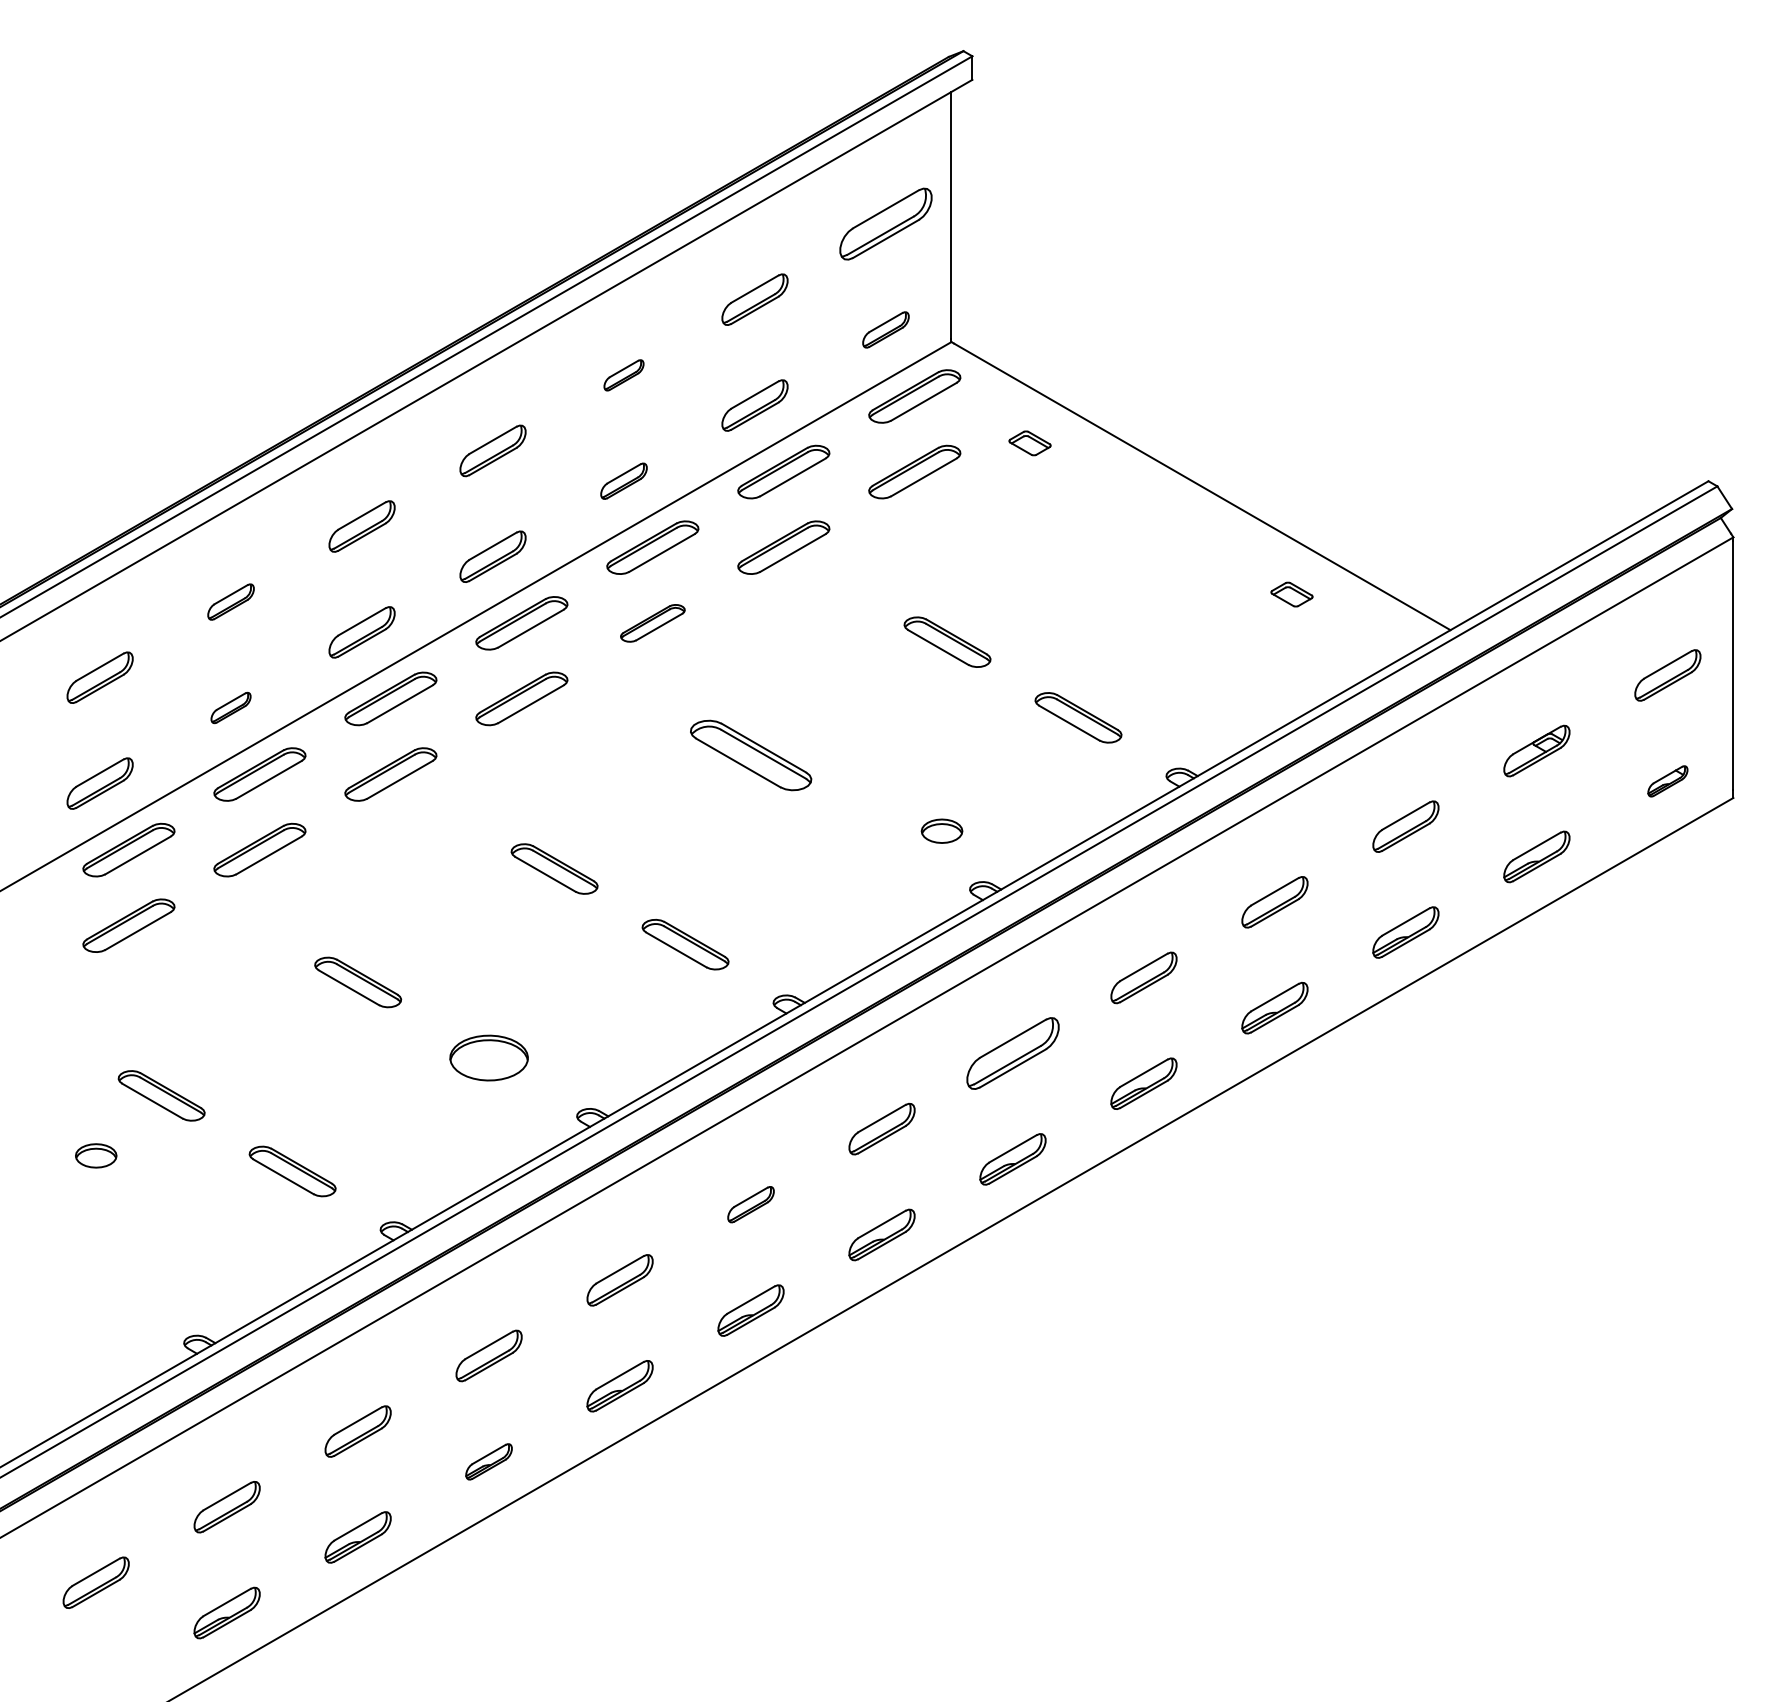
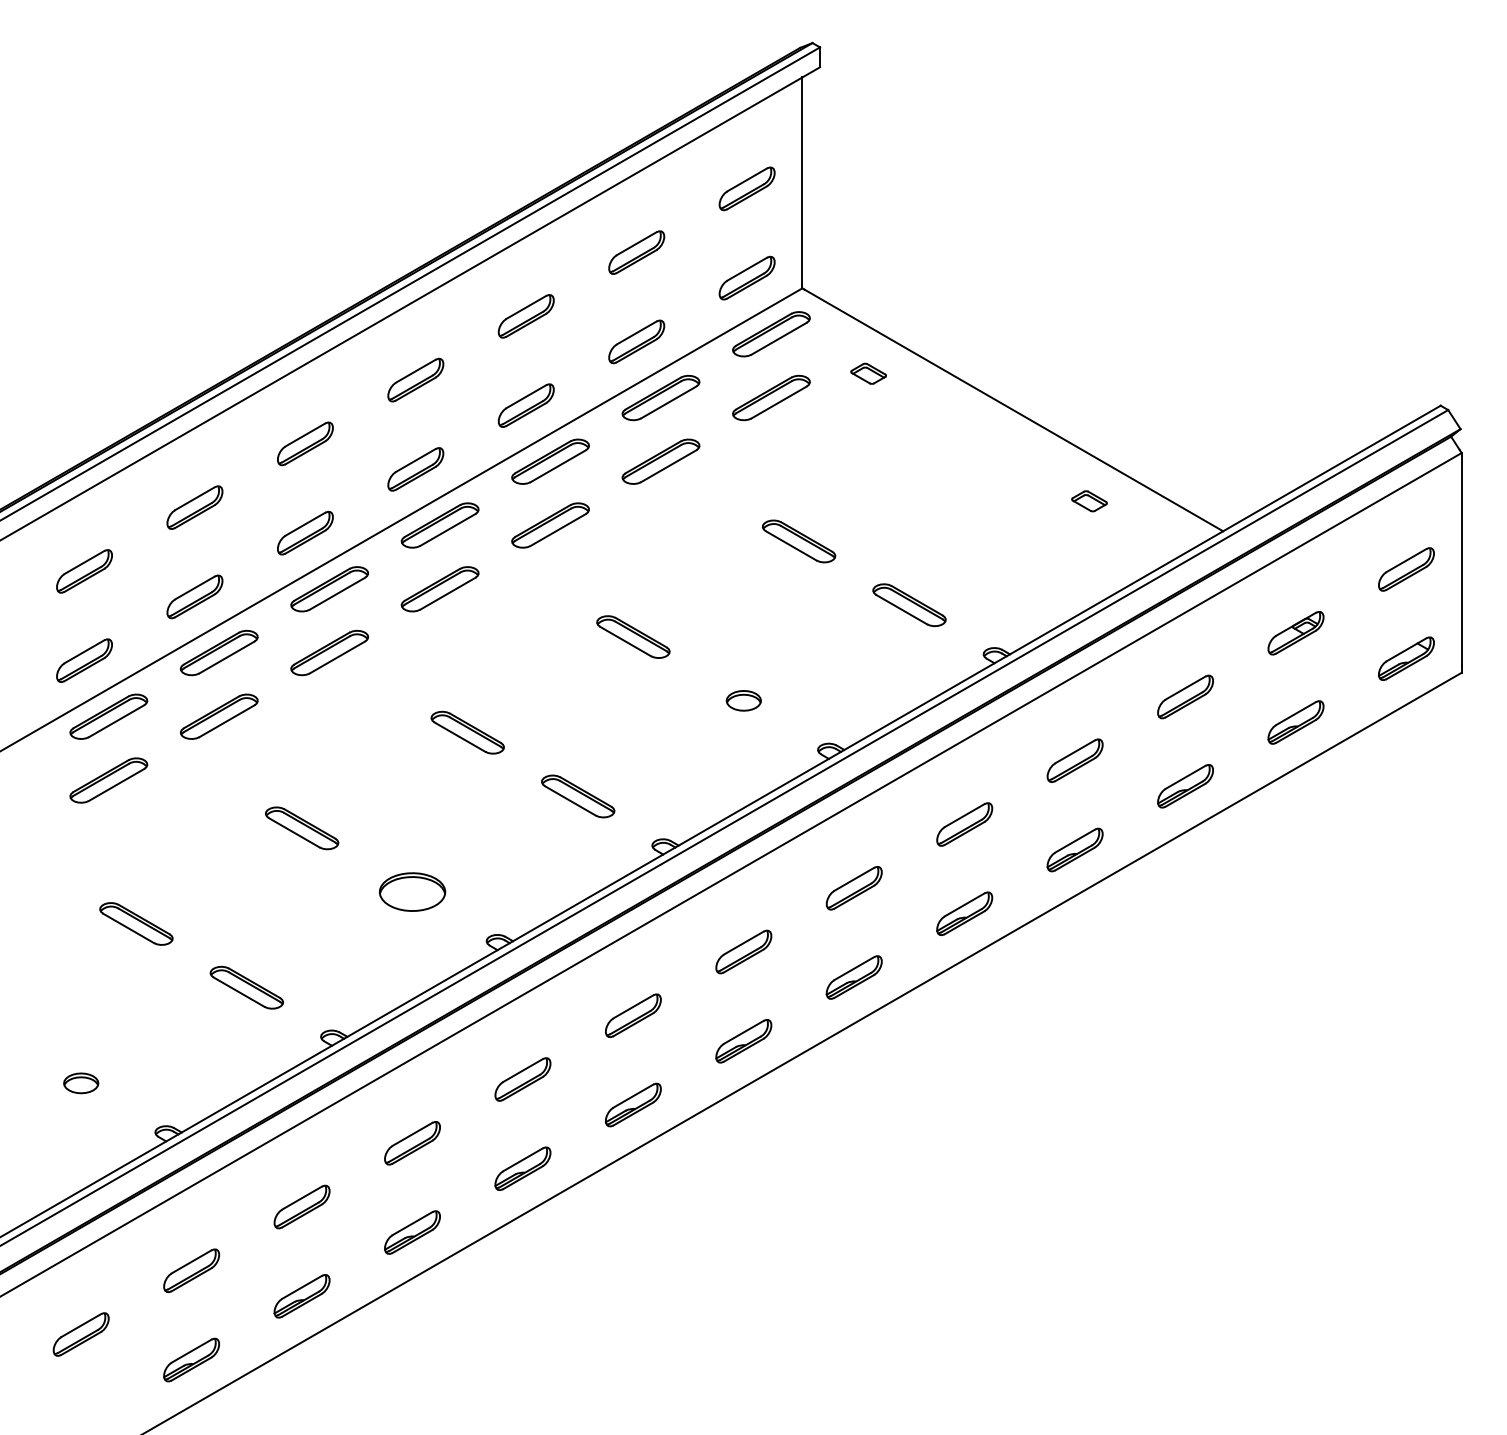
part: (885, 223) -> (746, 188), size x0.71
part: (885, 329) -> (746, 277), size x1.43
part: (623, 375) -> (525, 316), size x1.67
part: (623, 481) -> (525, 405), size x1.43
part: (230, 601) -> (194, 507), size x1.43
part: (652, 623) -> (550, 525), size x1.43
part: (230, 707) -> (194, 596), size x1.67
part: (750, 755) -> (632, 636), size x0.71
part: (1667, 781) -> (1406, 658), size x1.67
part: (941, 830) -> (743, 700), moved
part: (1012, 1053) -> (853, 888), size x0.71
part: (96, 1155) -> (81, 1083), moved
part: (750, 1204) -> (632, 1015), size x1.43
part: (488, 1461) -> (412, 1232), size x1.43

